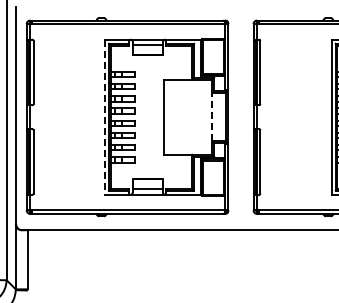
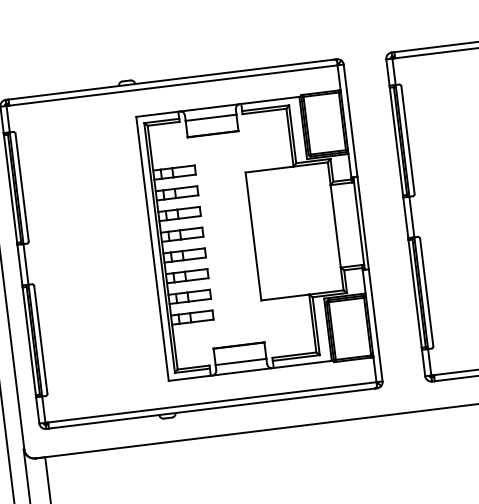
line: (212, 116) -> (335, 225), dashed -> solid
line: (104, 117) -> (152, 249), dashed -> solid

